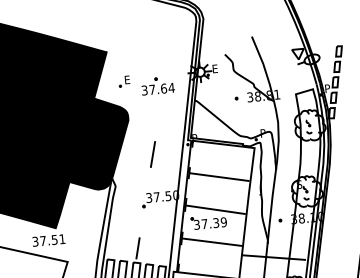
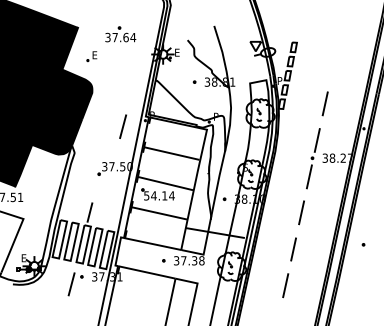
part: (157, 85) -> (120, 34), moved
line: (152, 154) -> (122, 126), moved
text: (210, 223) -> (159, 195), 37.39 -> 54.14

